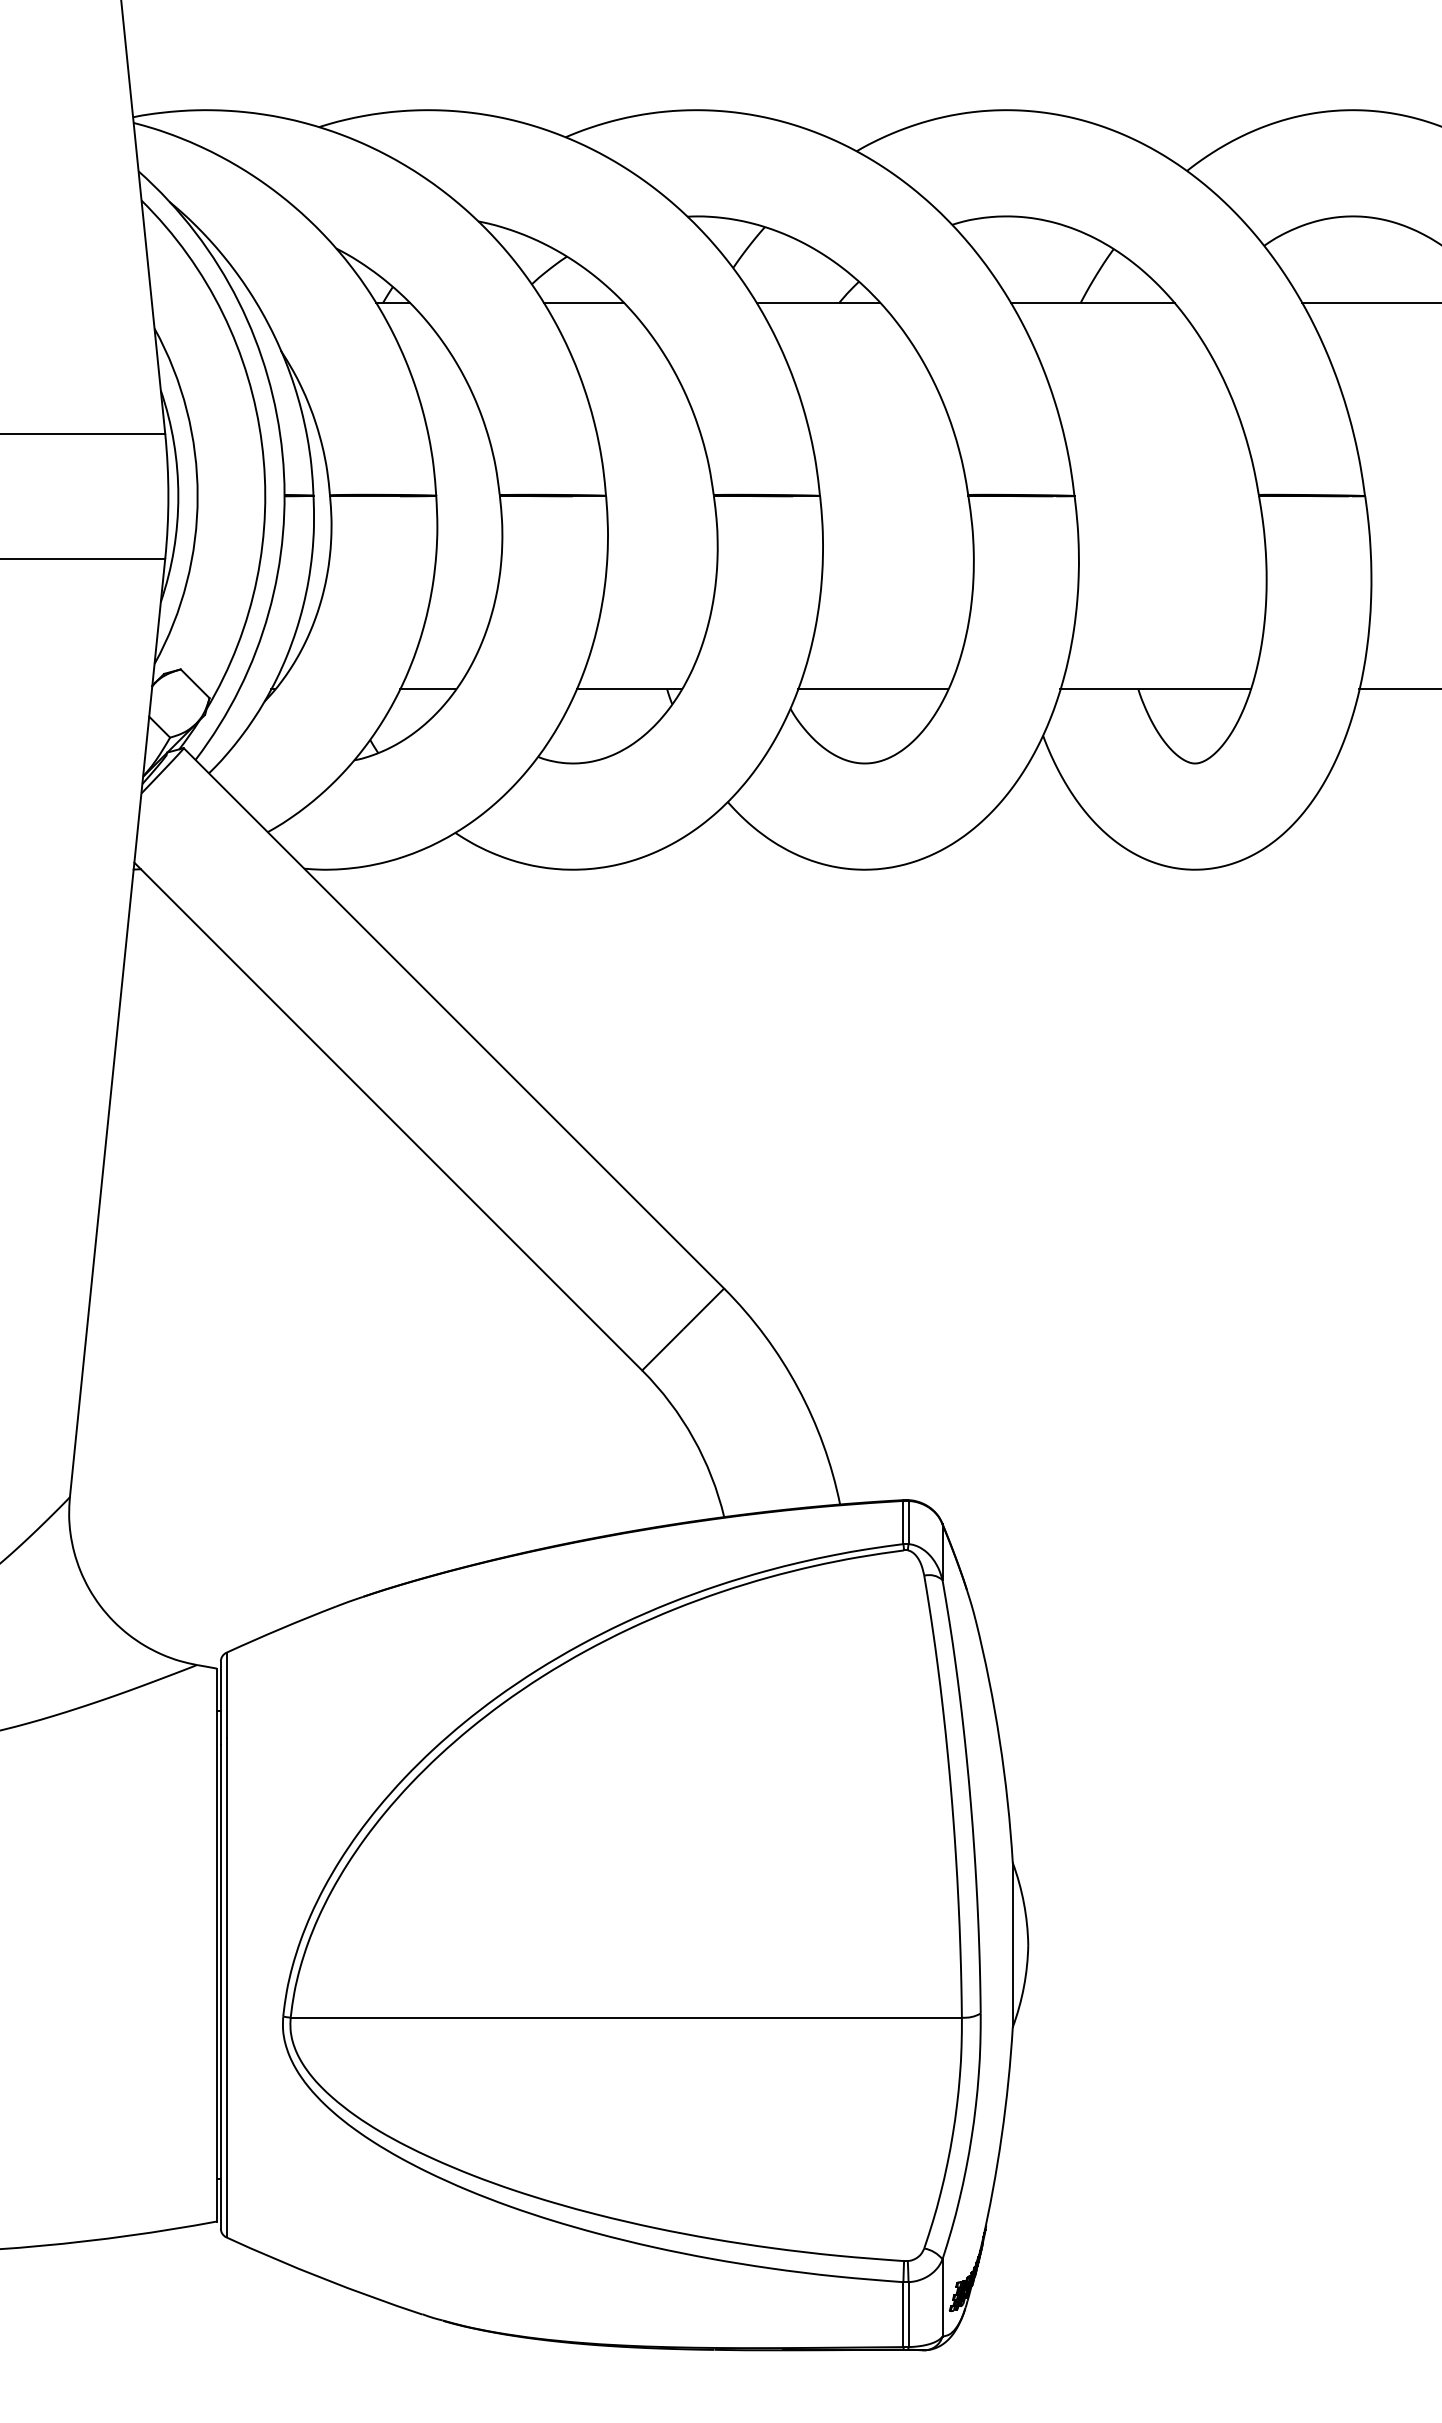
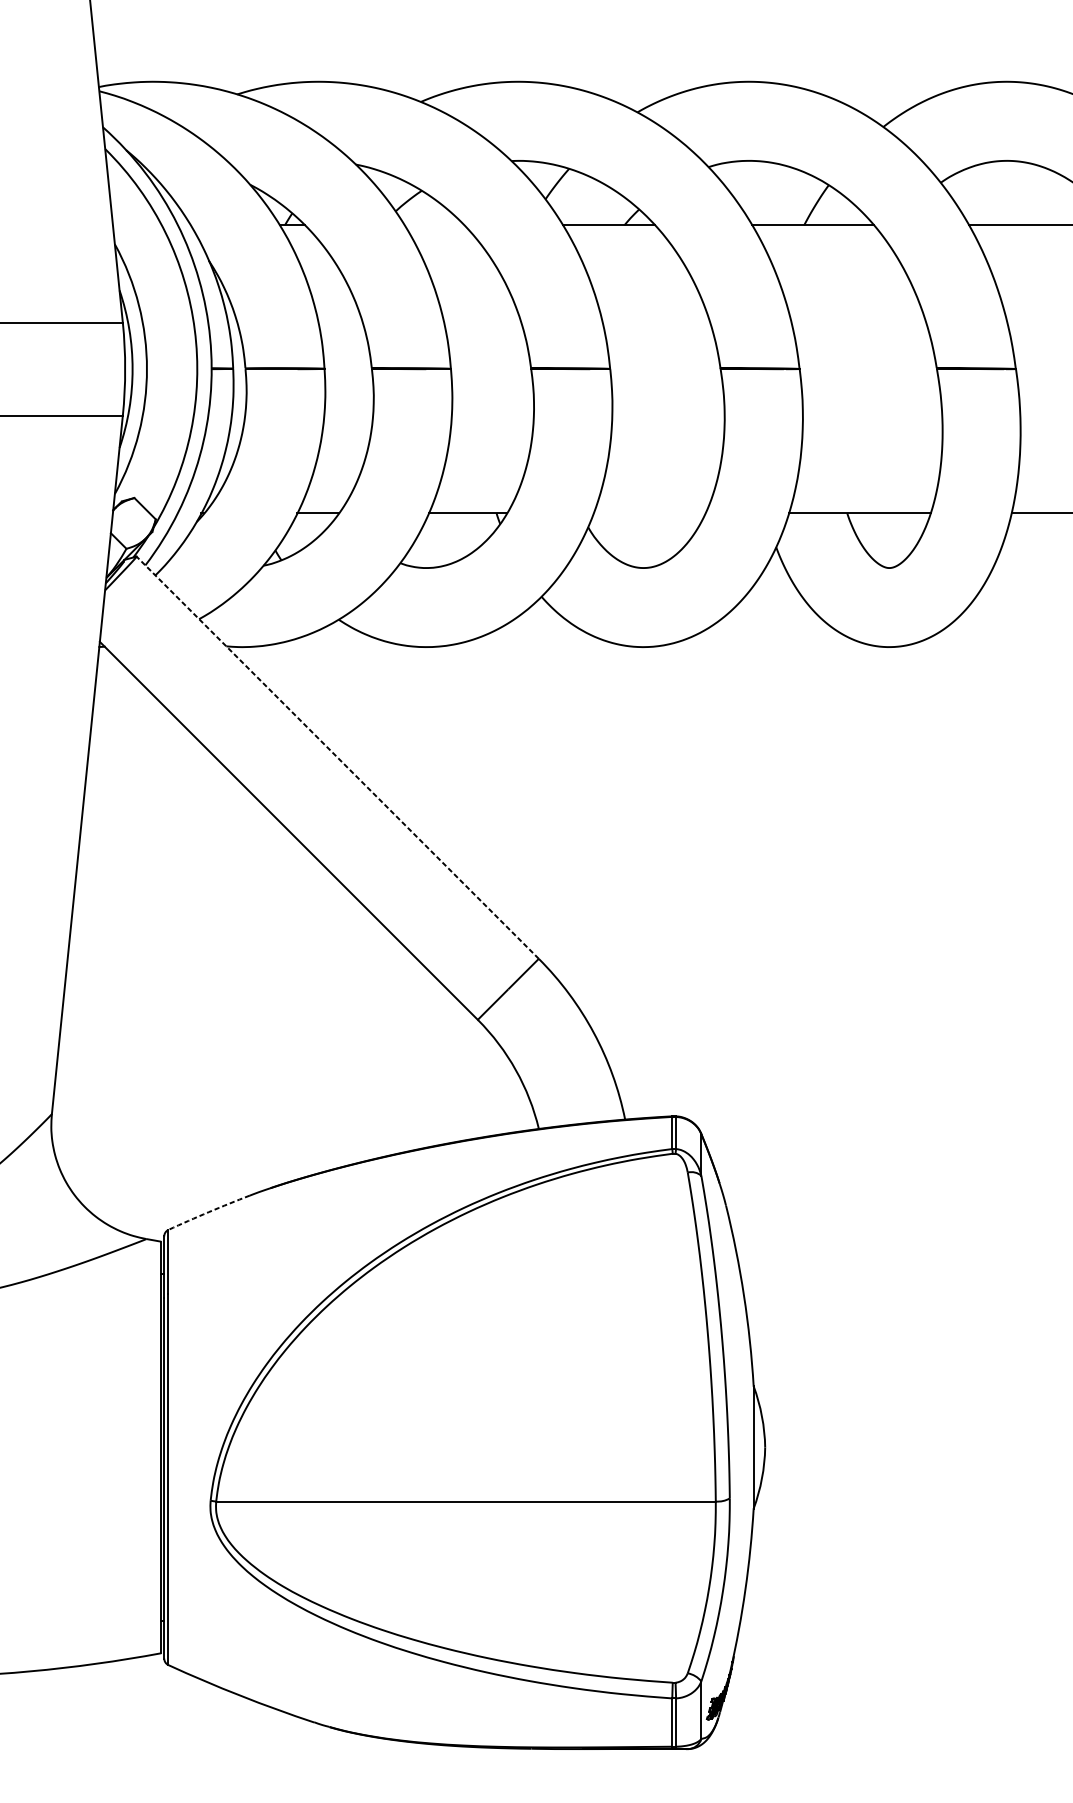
line: (583, 303) -> (434, 225), removed
line: (873, 689) -> (650, 512), removed
line: (453, 1018) -> (337, 757), solid -> dashed
arc: (280, 1628) -> (208, 1211), solid -> dashed

